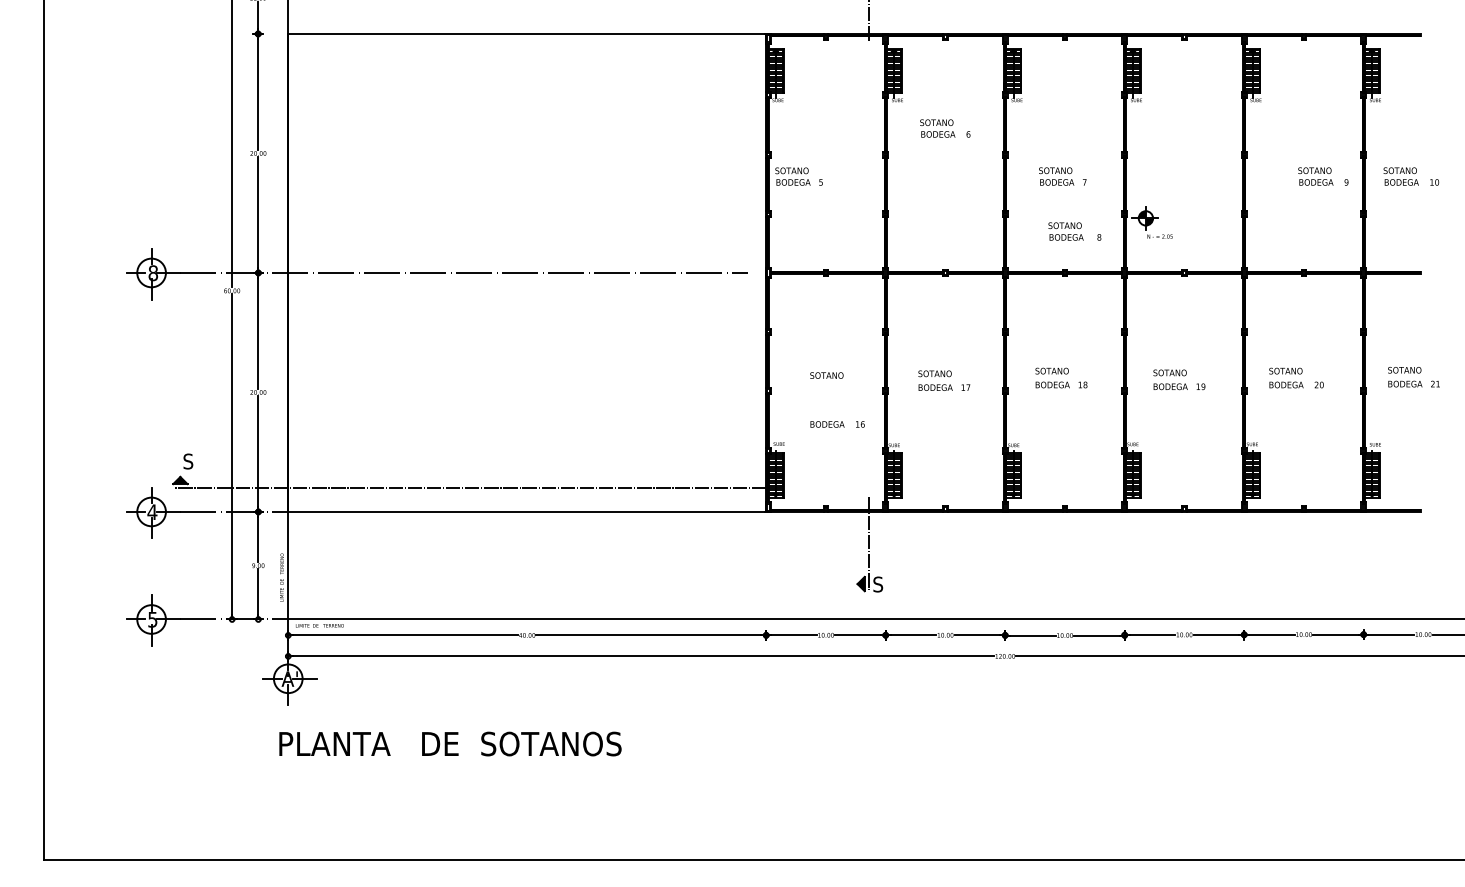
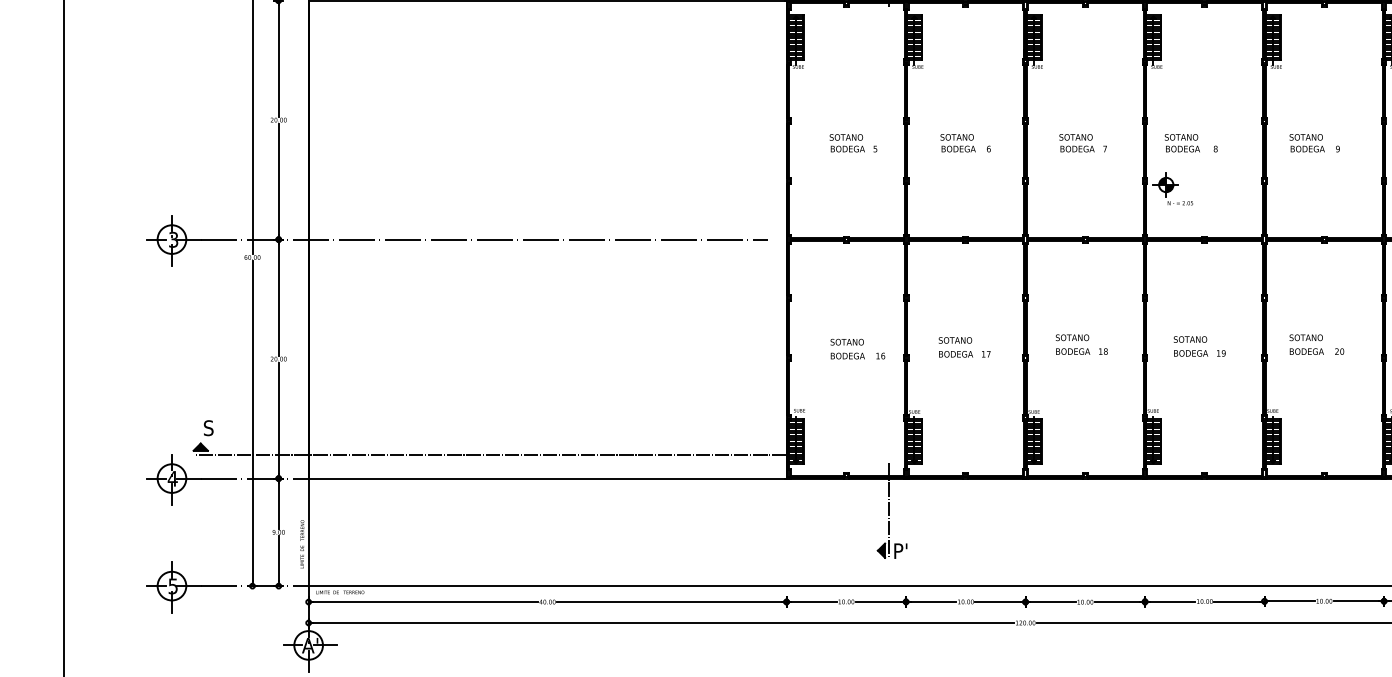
text: (945, 128) -> (965, 143), moved
text: (798, 176) -> (852, 143), moved
text: (1323, 176) -> (1314, 143), moved
text: (1074, 231) -> (1190, 143), moved
text: (153, 273) -> (173, 240), 8 -> 3
text: (837, 424) -> (857, 356), moved
text: (879, 584) -> (899, 551), S -> P'

